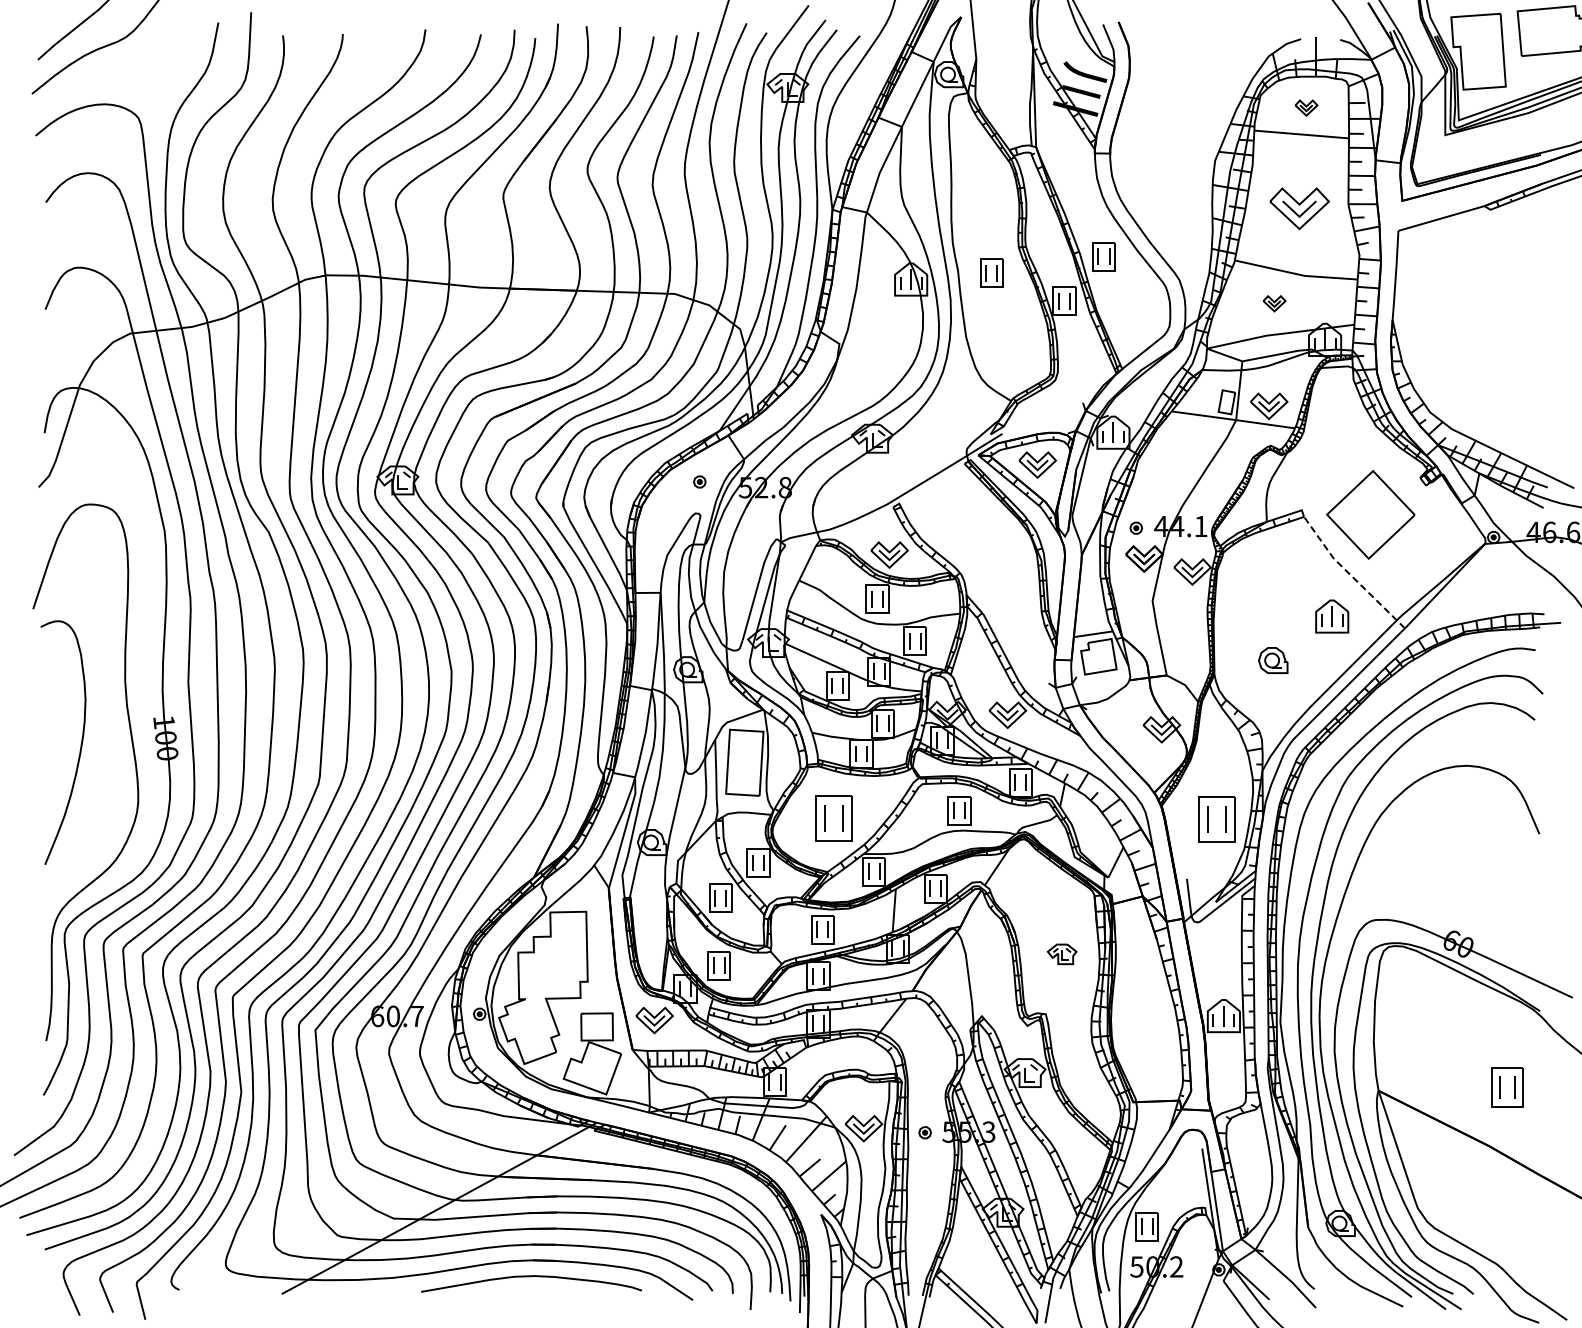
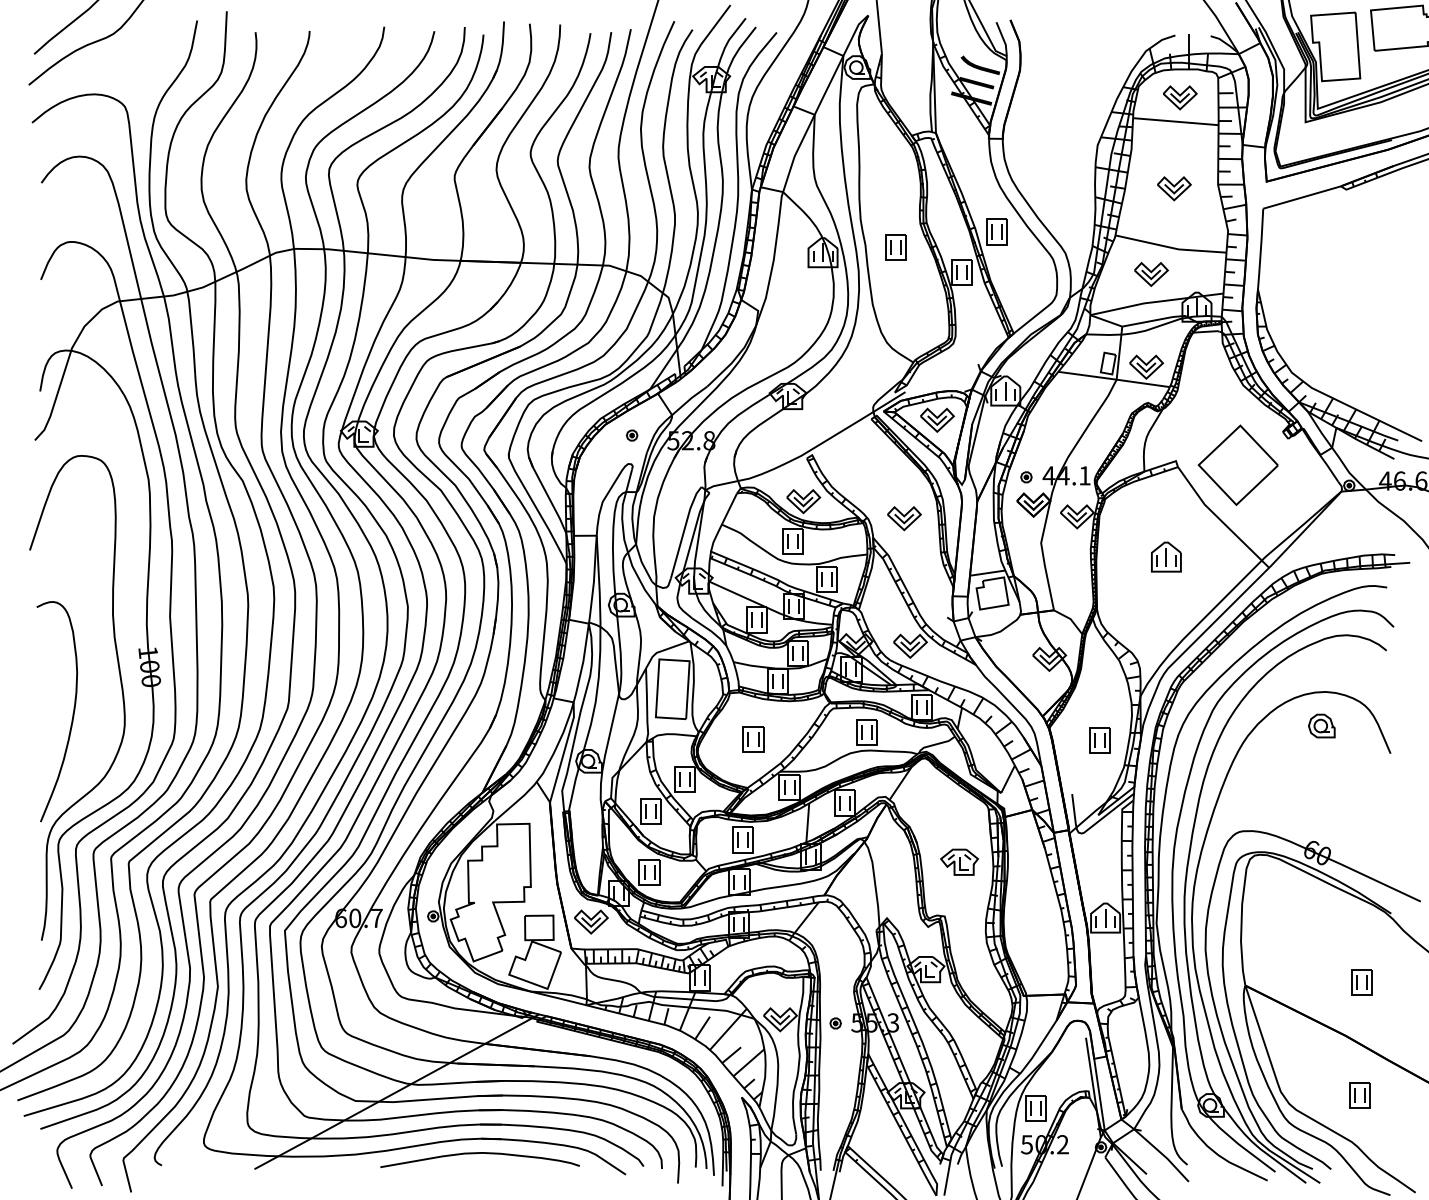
part: (1306, 107) -> (1180, 97), size x1.67
part: (1300, 208) -> (1174, 188), size x0.62
part: (1274, 303) -> (1151, 274), size x1.67
part: (1001, 573) -> (904, 518), added
line: (1351, 575) -> (1220, 520), dashed -> solid
part: (1332, 616) -> (1166, 557), moved
part: (1273, 660) -> (1322, 726), moved
curve: (80, 744) -> (72, 713), moved
part: (833, 818) -> (752, 739), size x0.62
part: (1217, 819) -> (1099, 740), size x0.62
part: (1061, 954) -> (958, 862), size x1.43
part: (1507, 1087) -> (1361, 982), size x0.71
part: (1505, 1212) -> (1359, 1095), added

